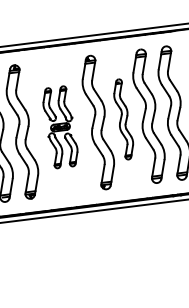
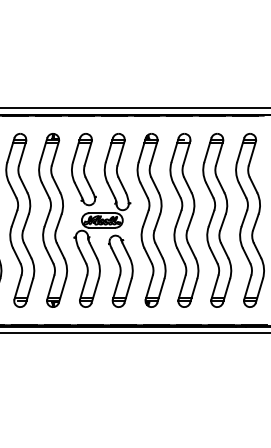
part: (123, 119) -> (184, 220), size x1.67
part: (60, 127) -> (102, 220), size x1.67

